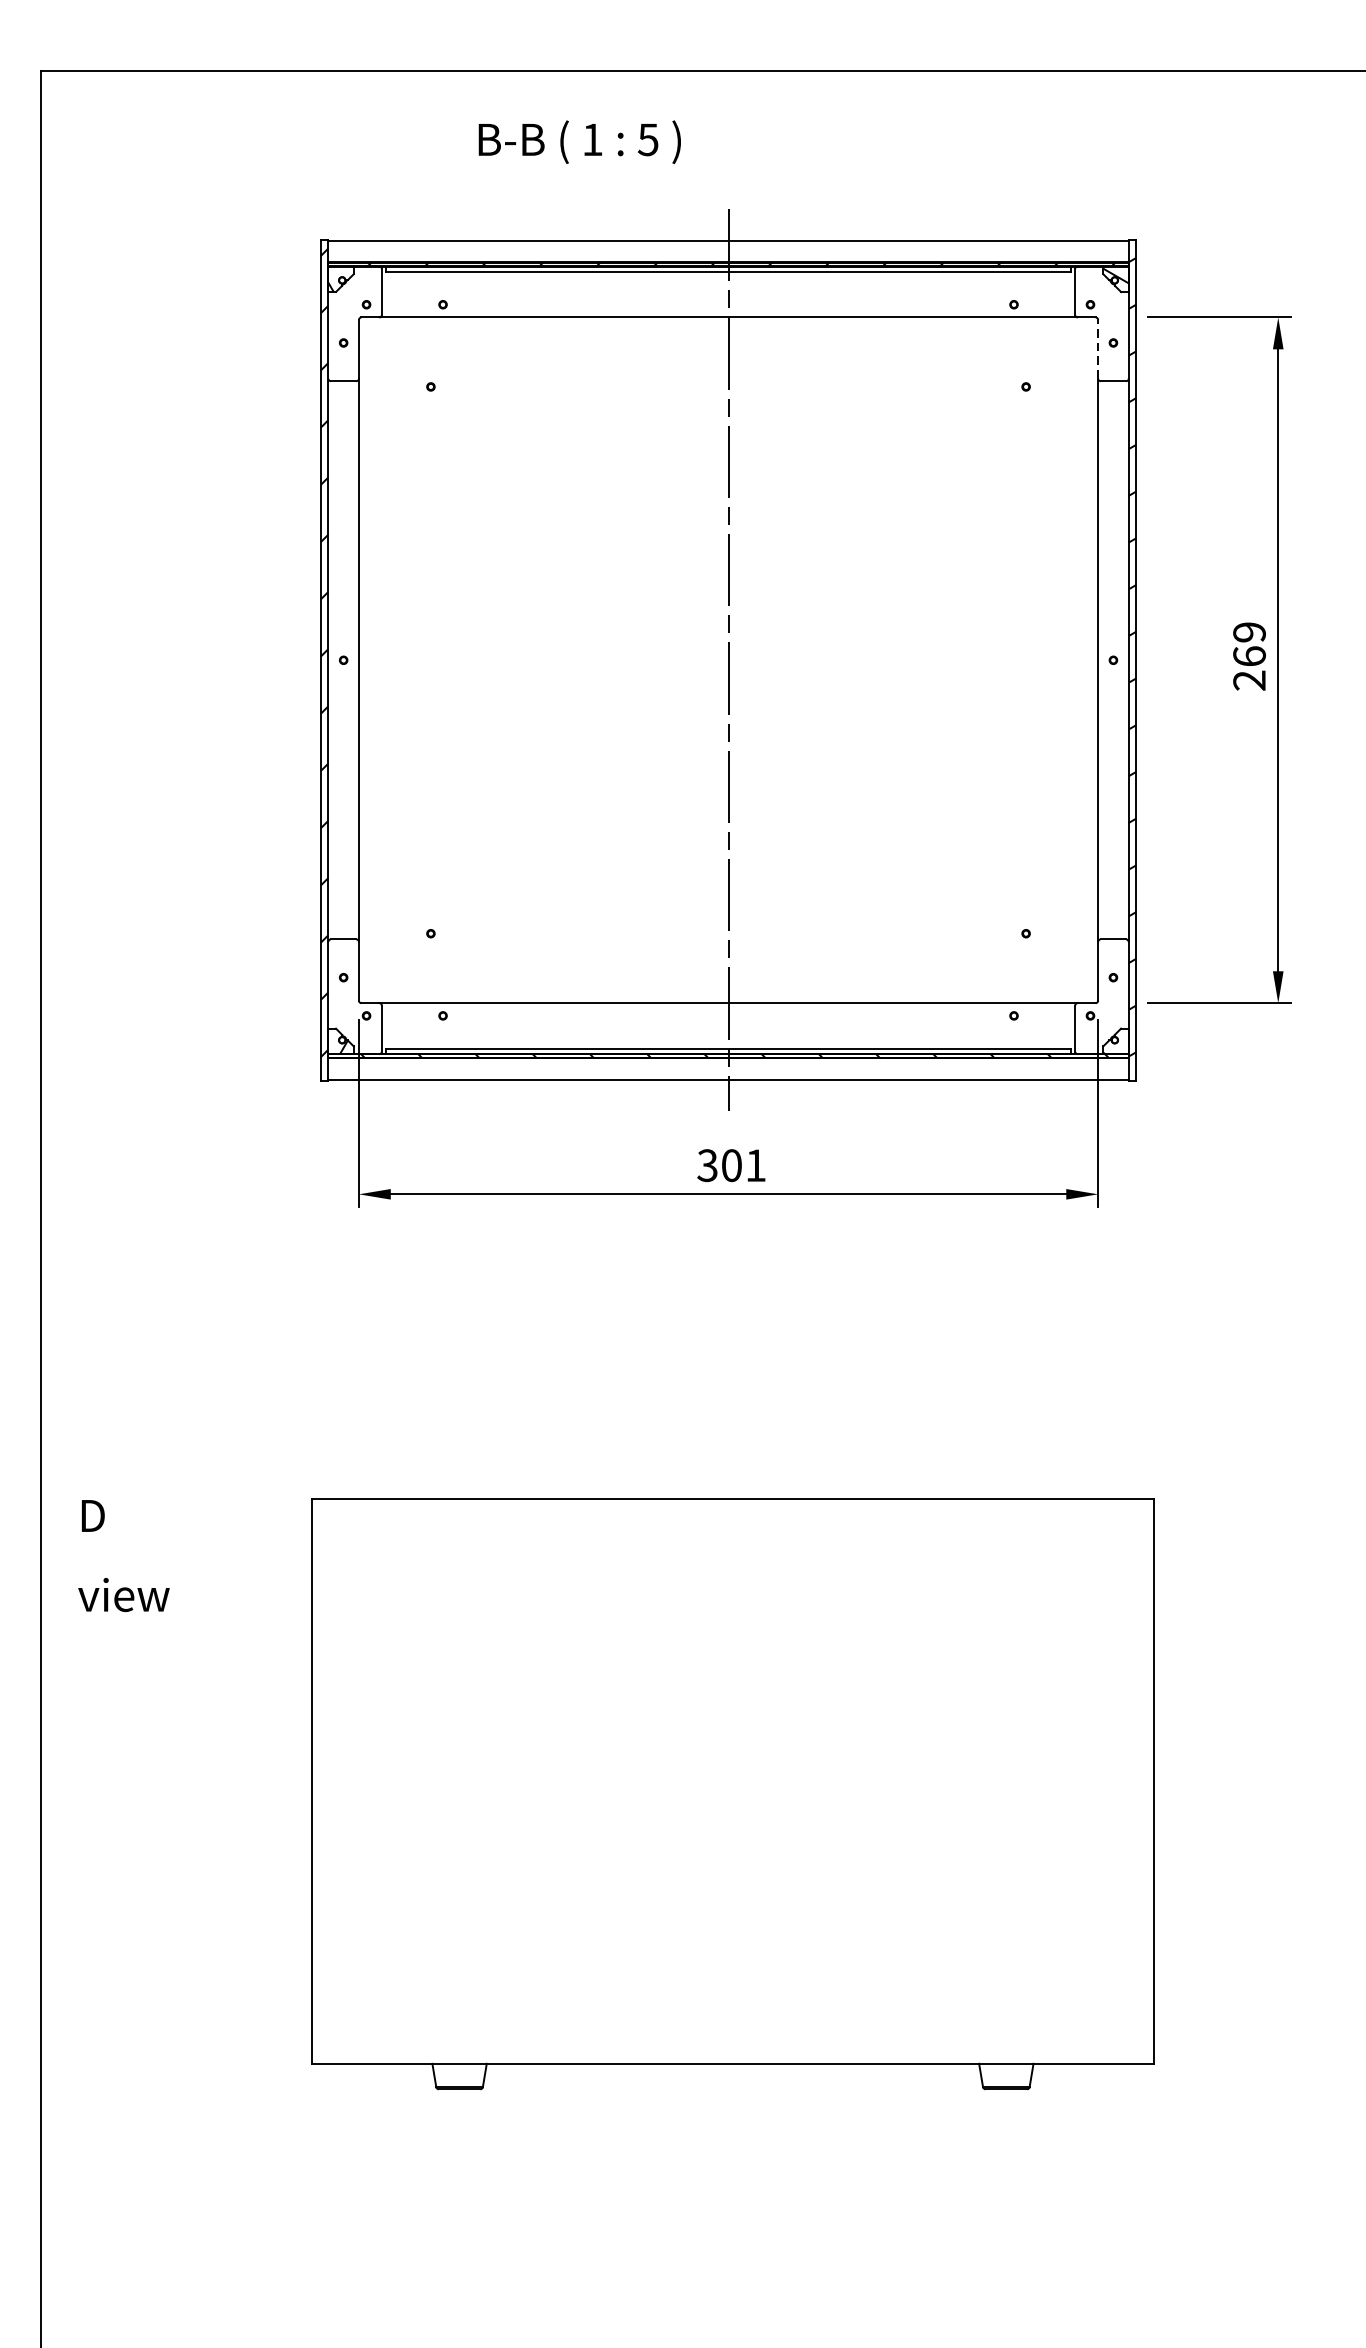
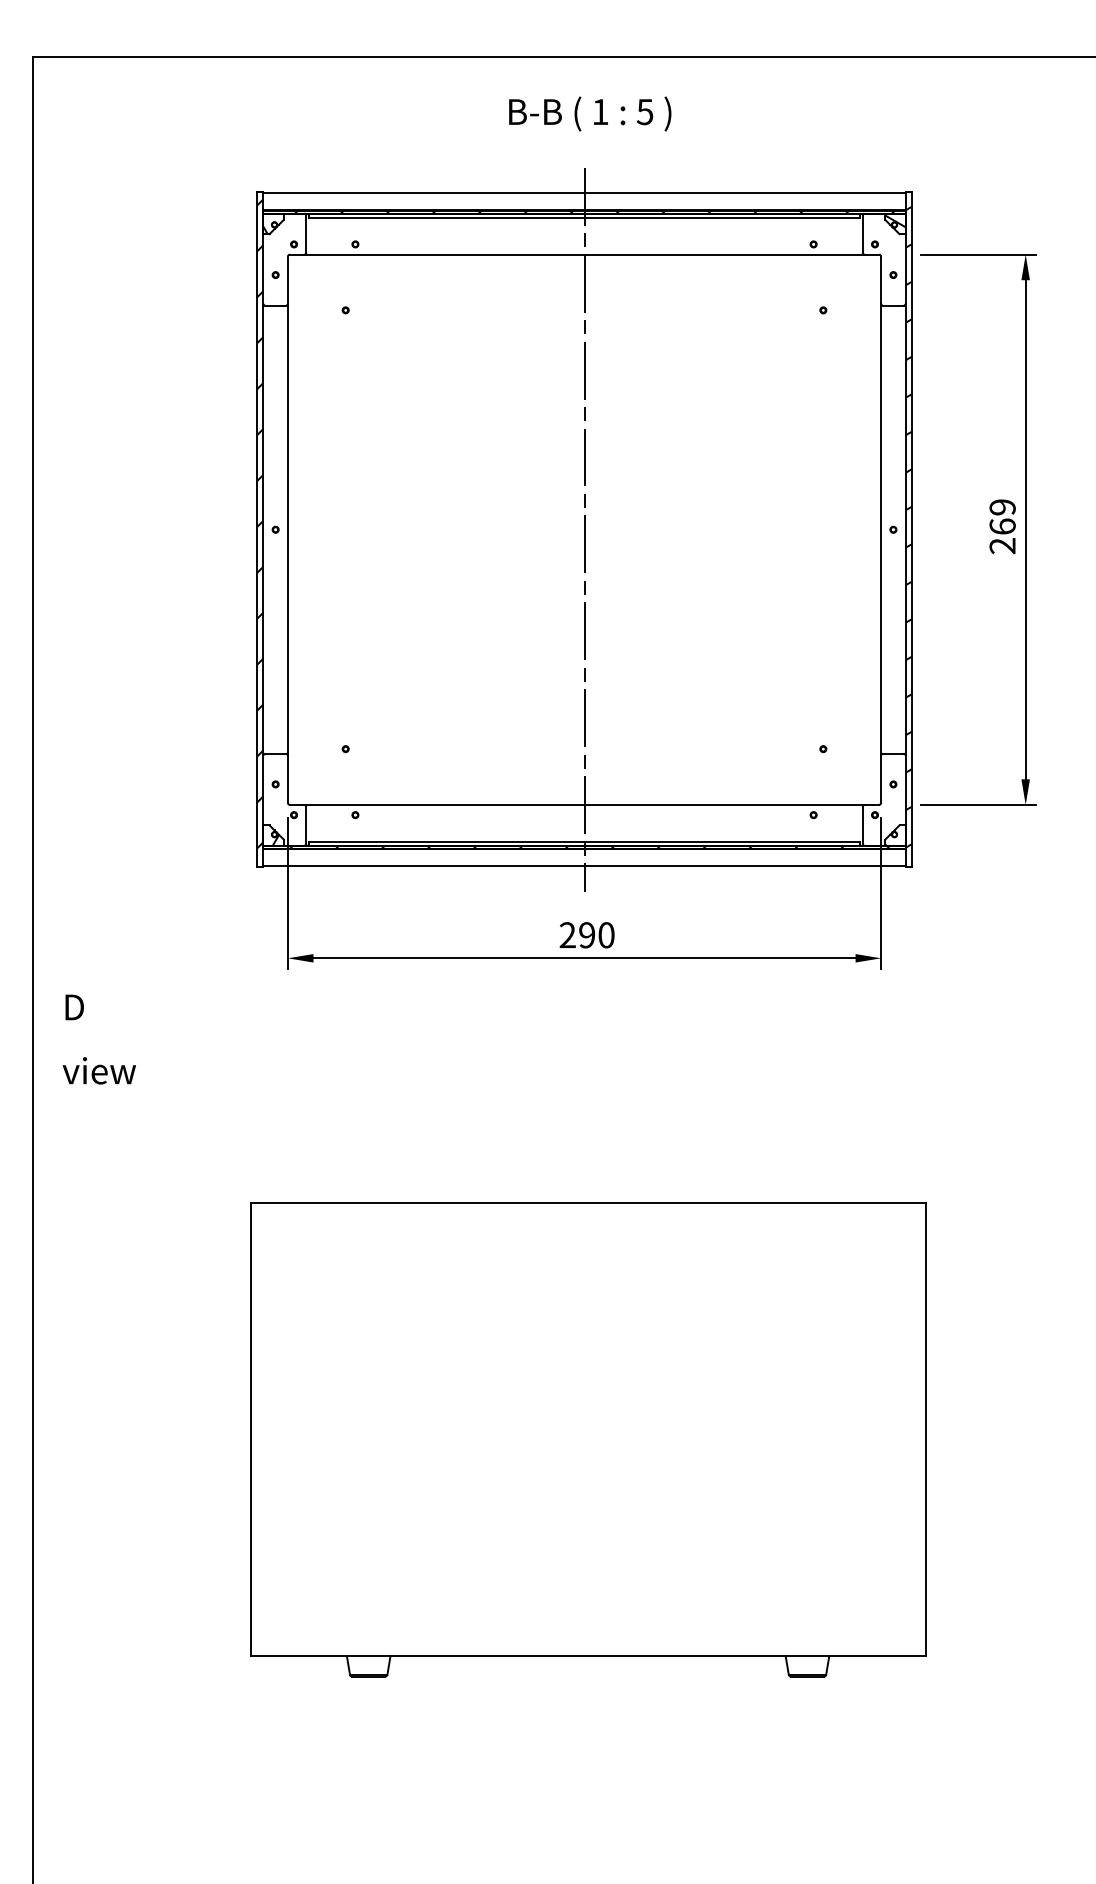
text: (580, 141) -> (590, 113), moved
line: (1098, 349) -> (881, 280), dashed -> solid
text: (730, 1165) -> (586, 935), 301 -> 290
text: (122, 1555) -> (98, 1039), moved

